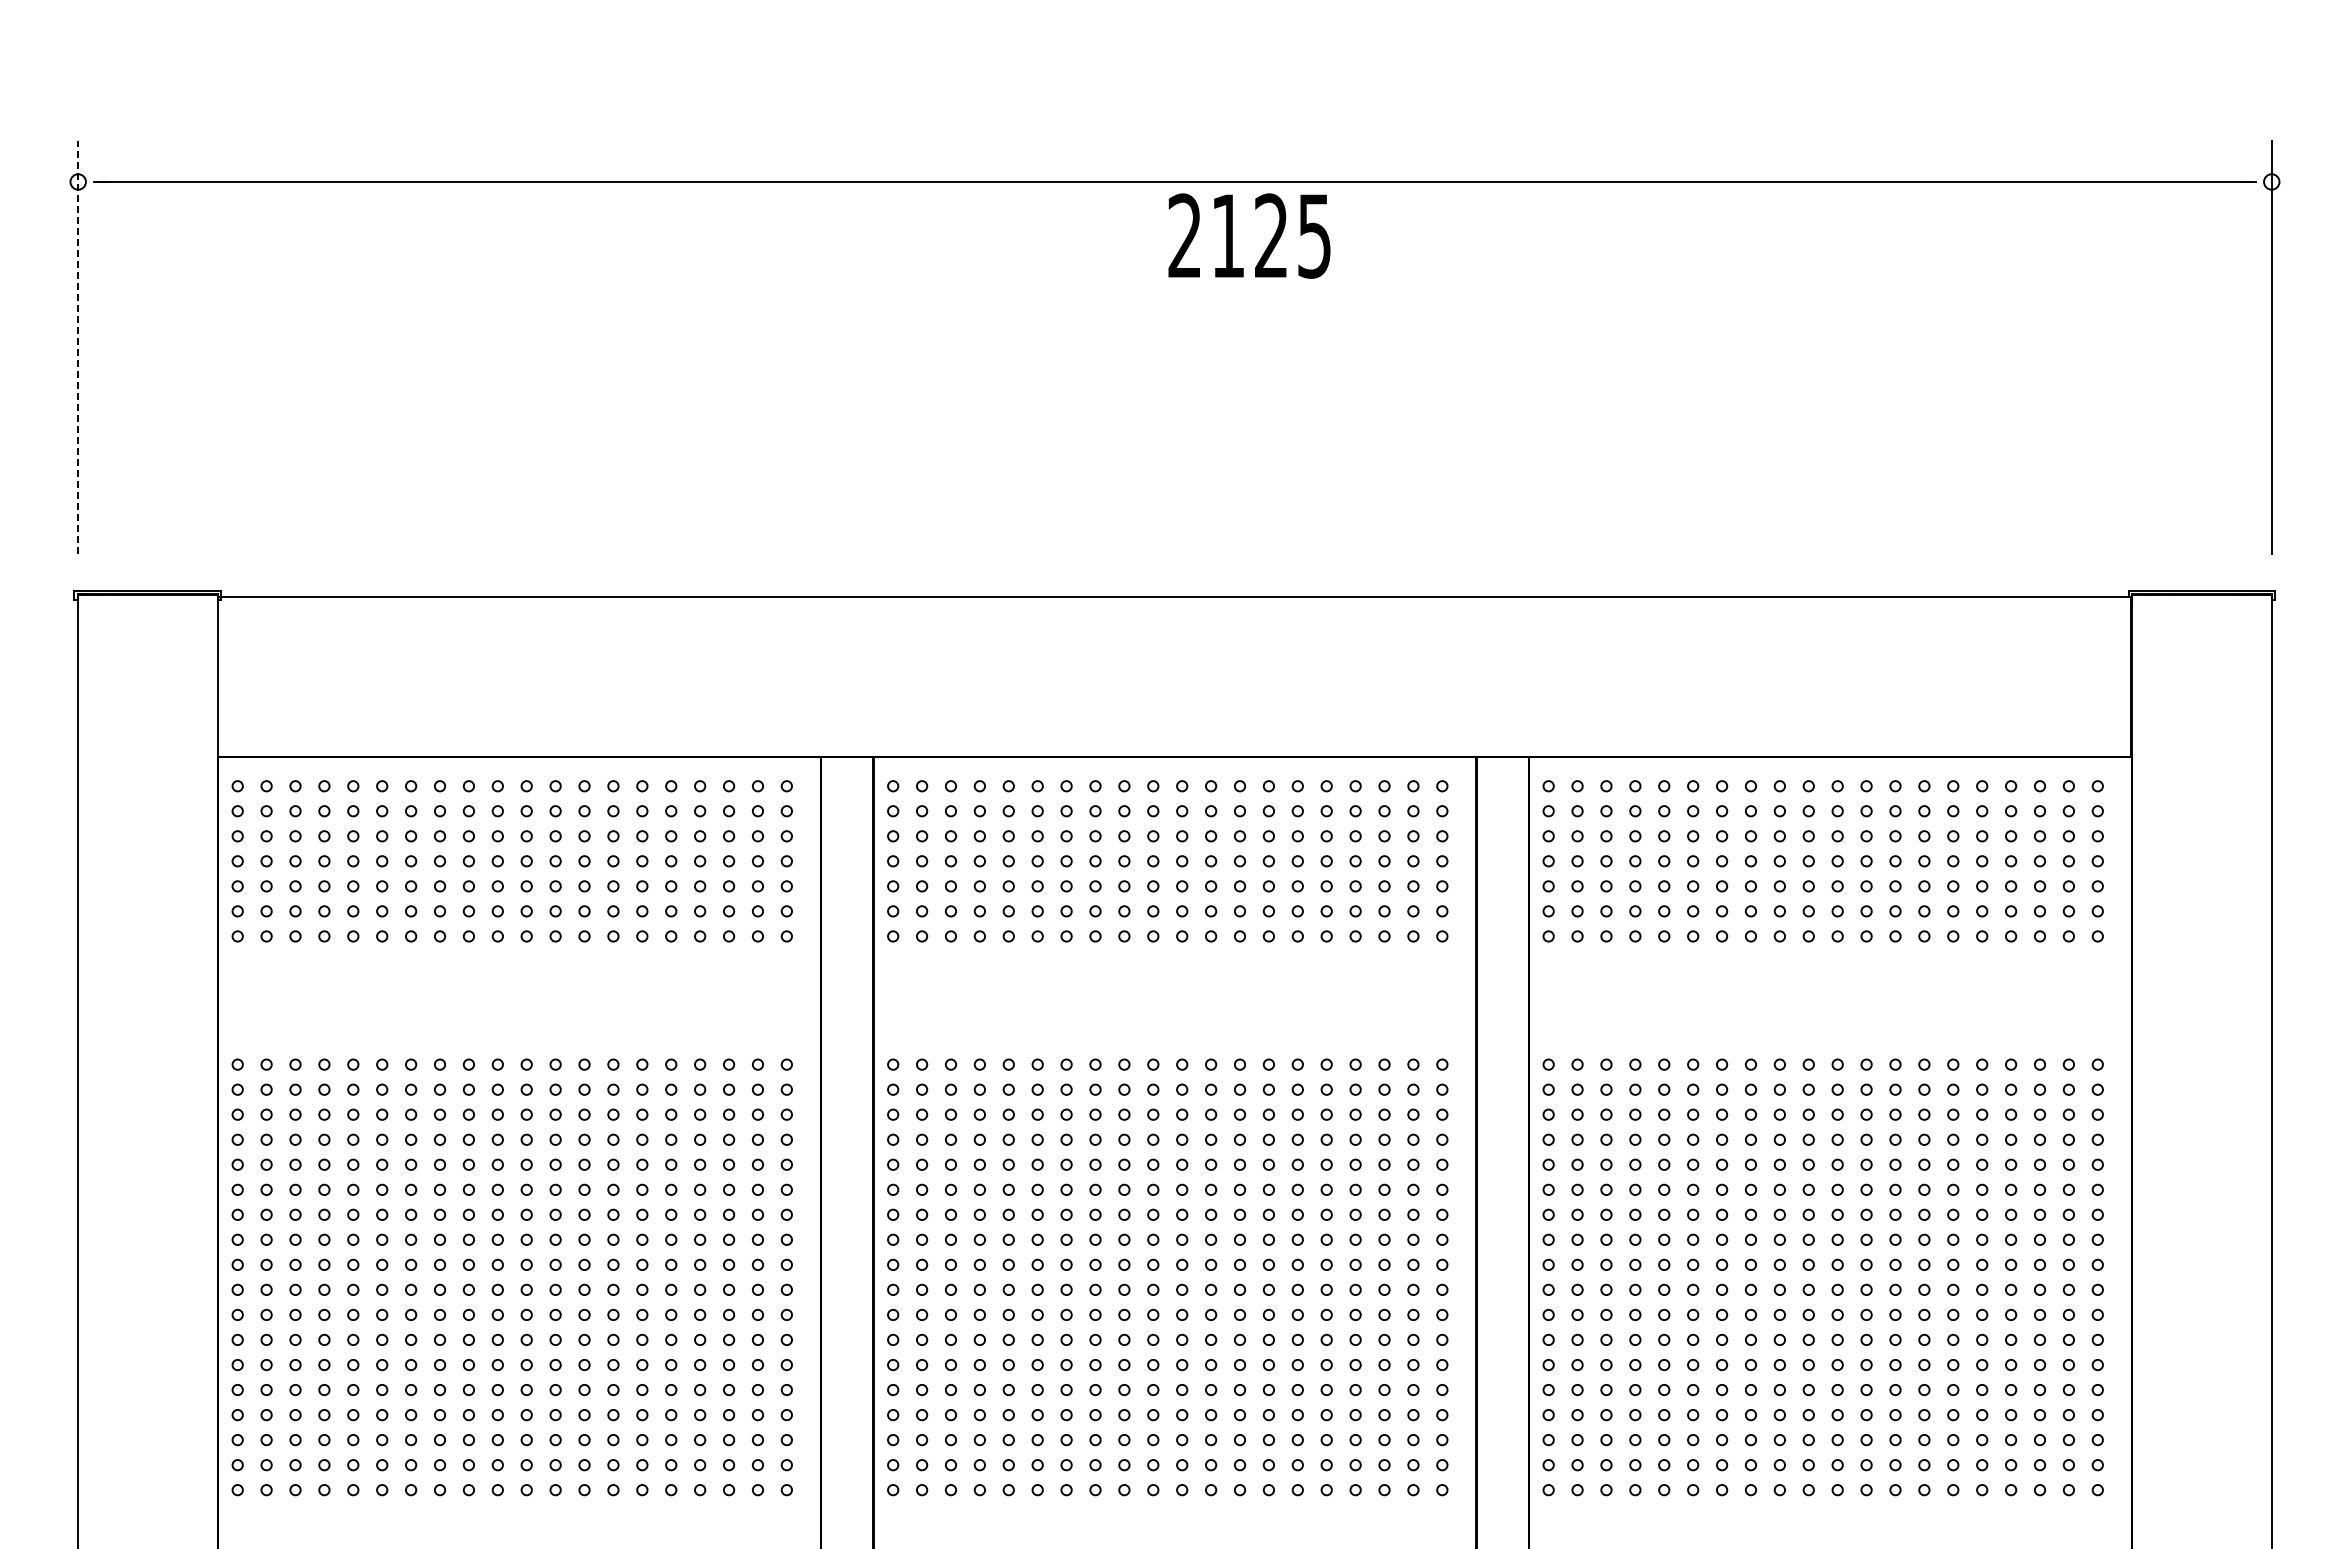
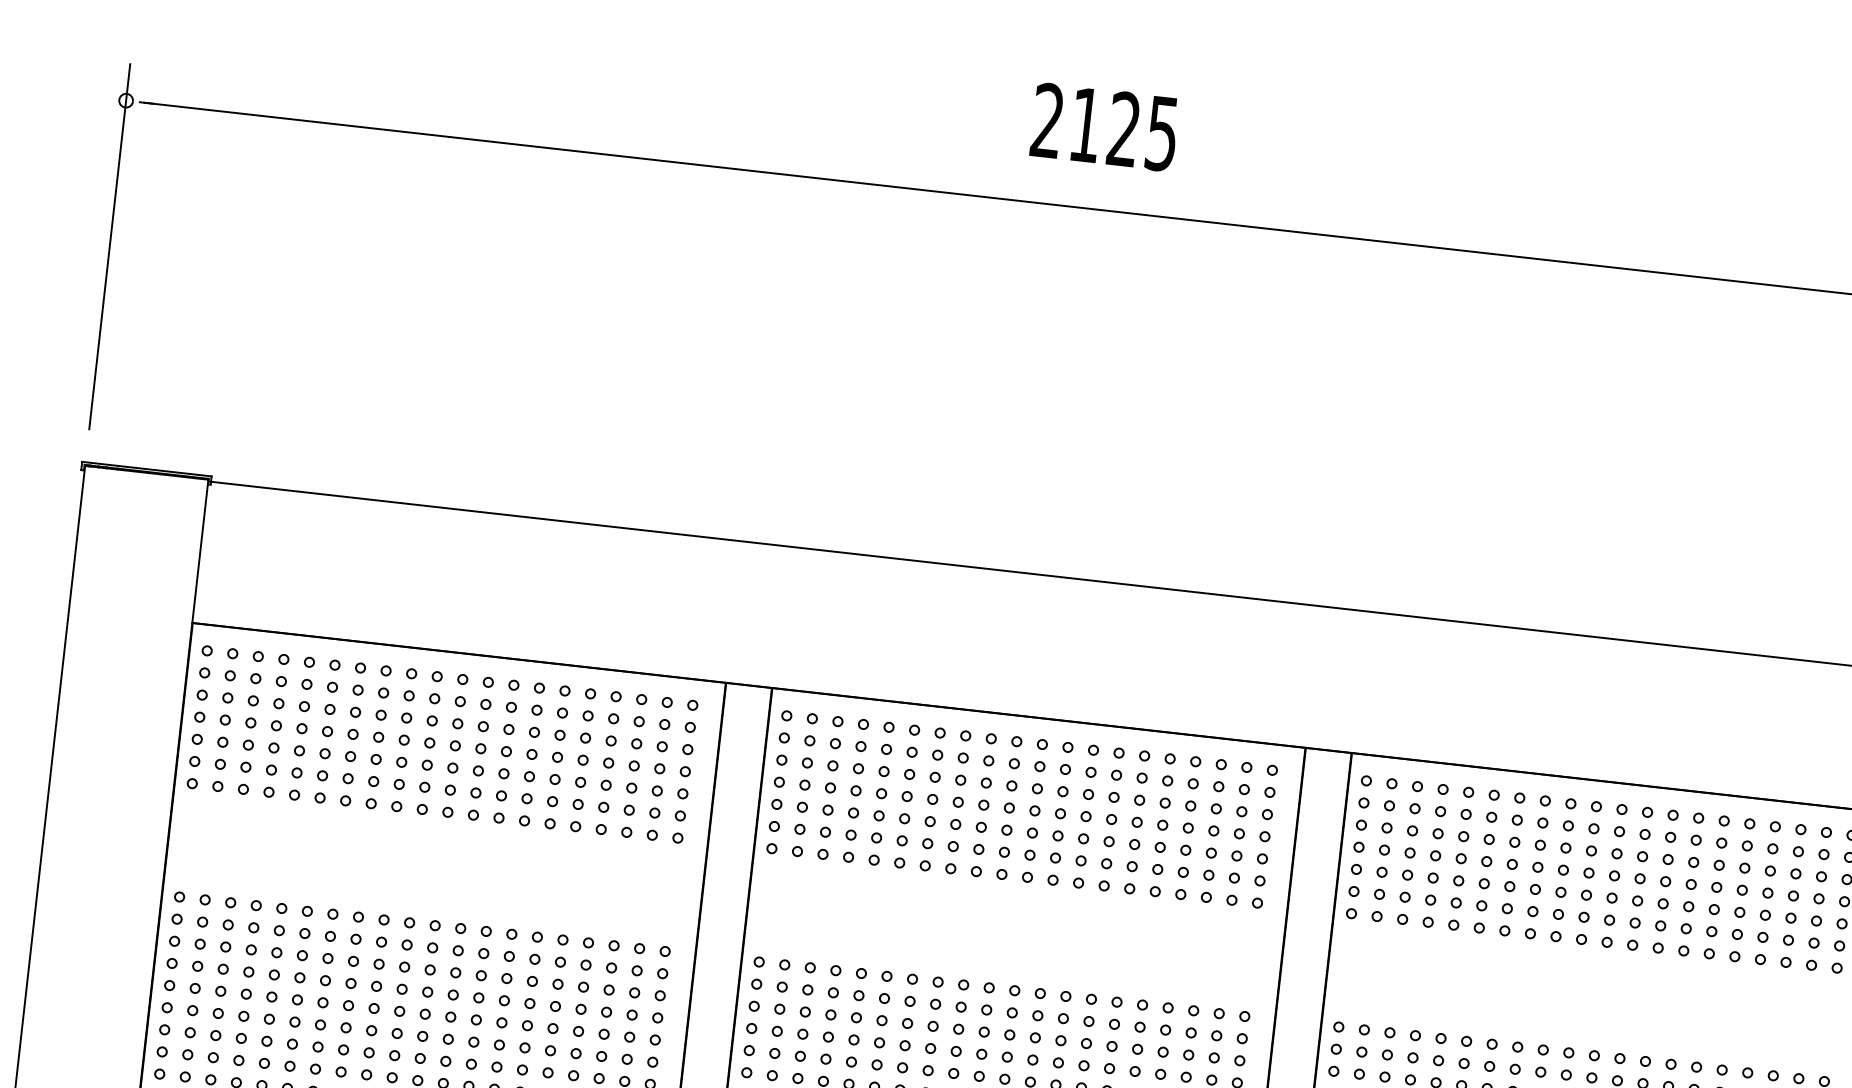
text: (1249, 235) -> (1104, 126), moved
line: (78, 346) -> (110, 246), dashed -> solid

